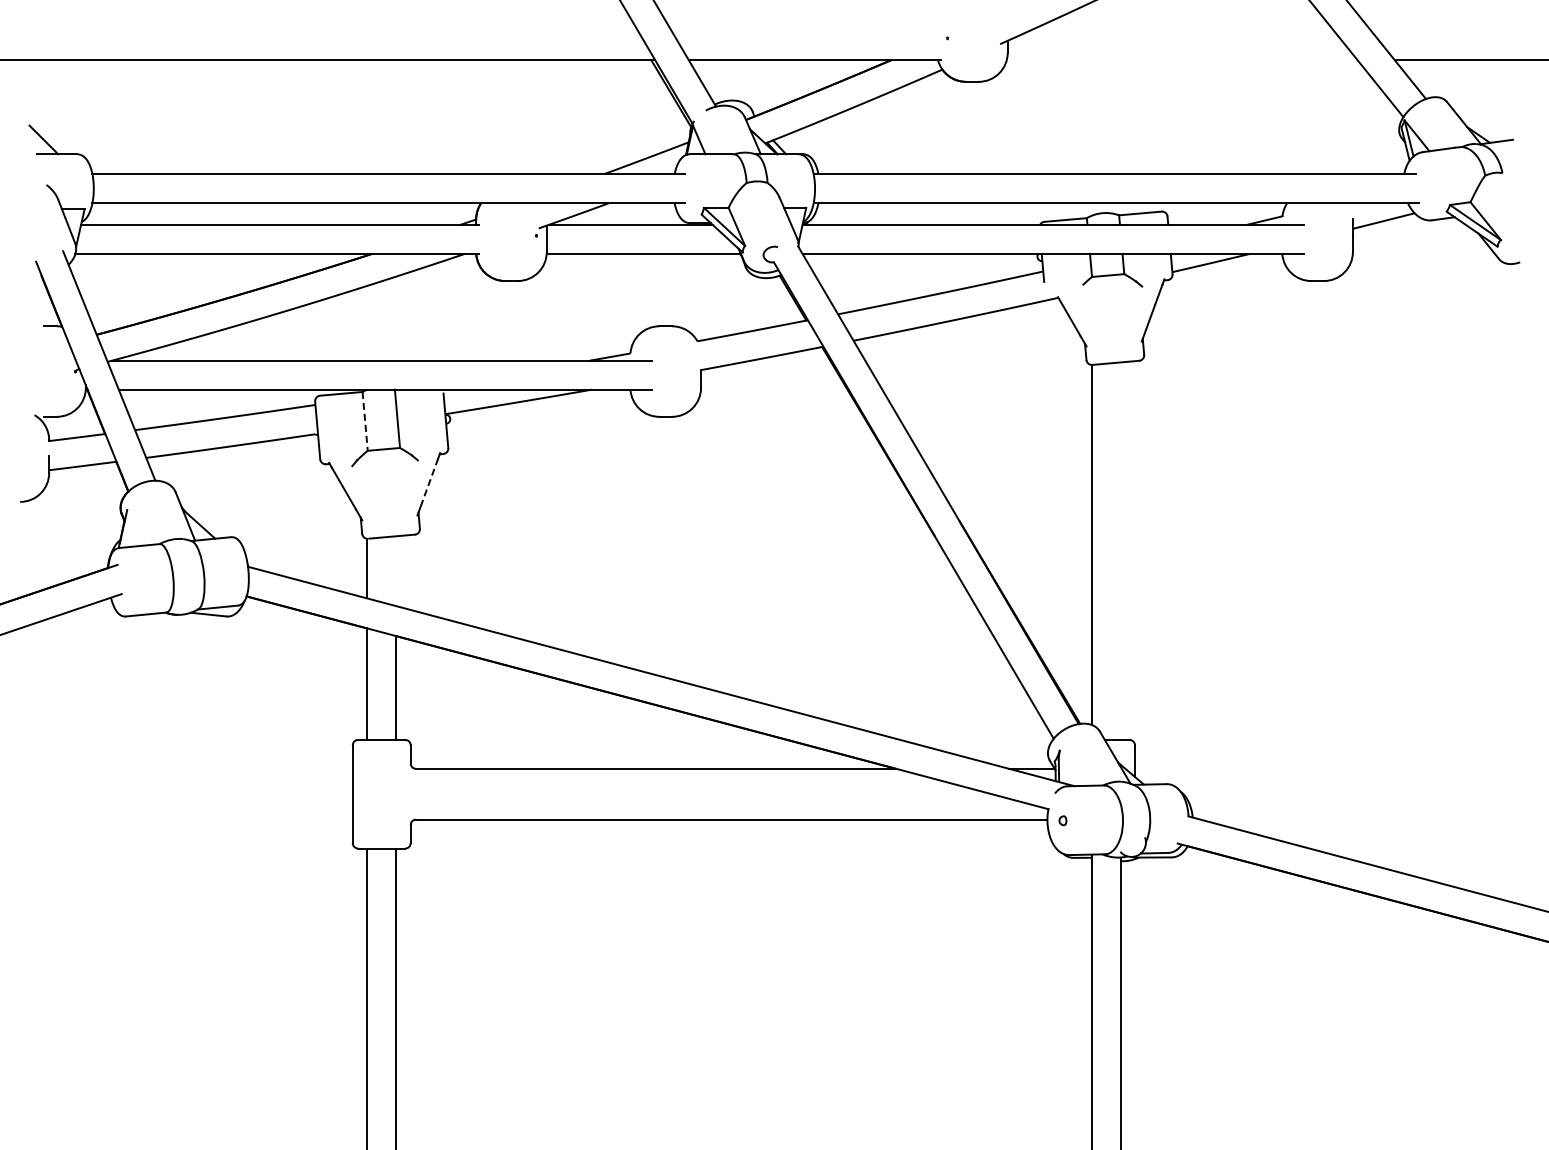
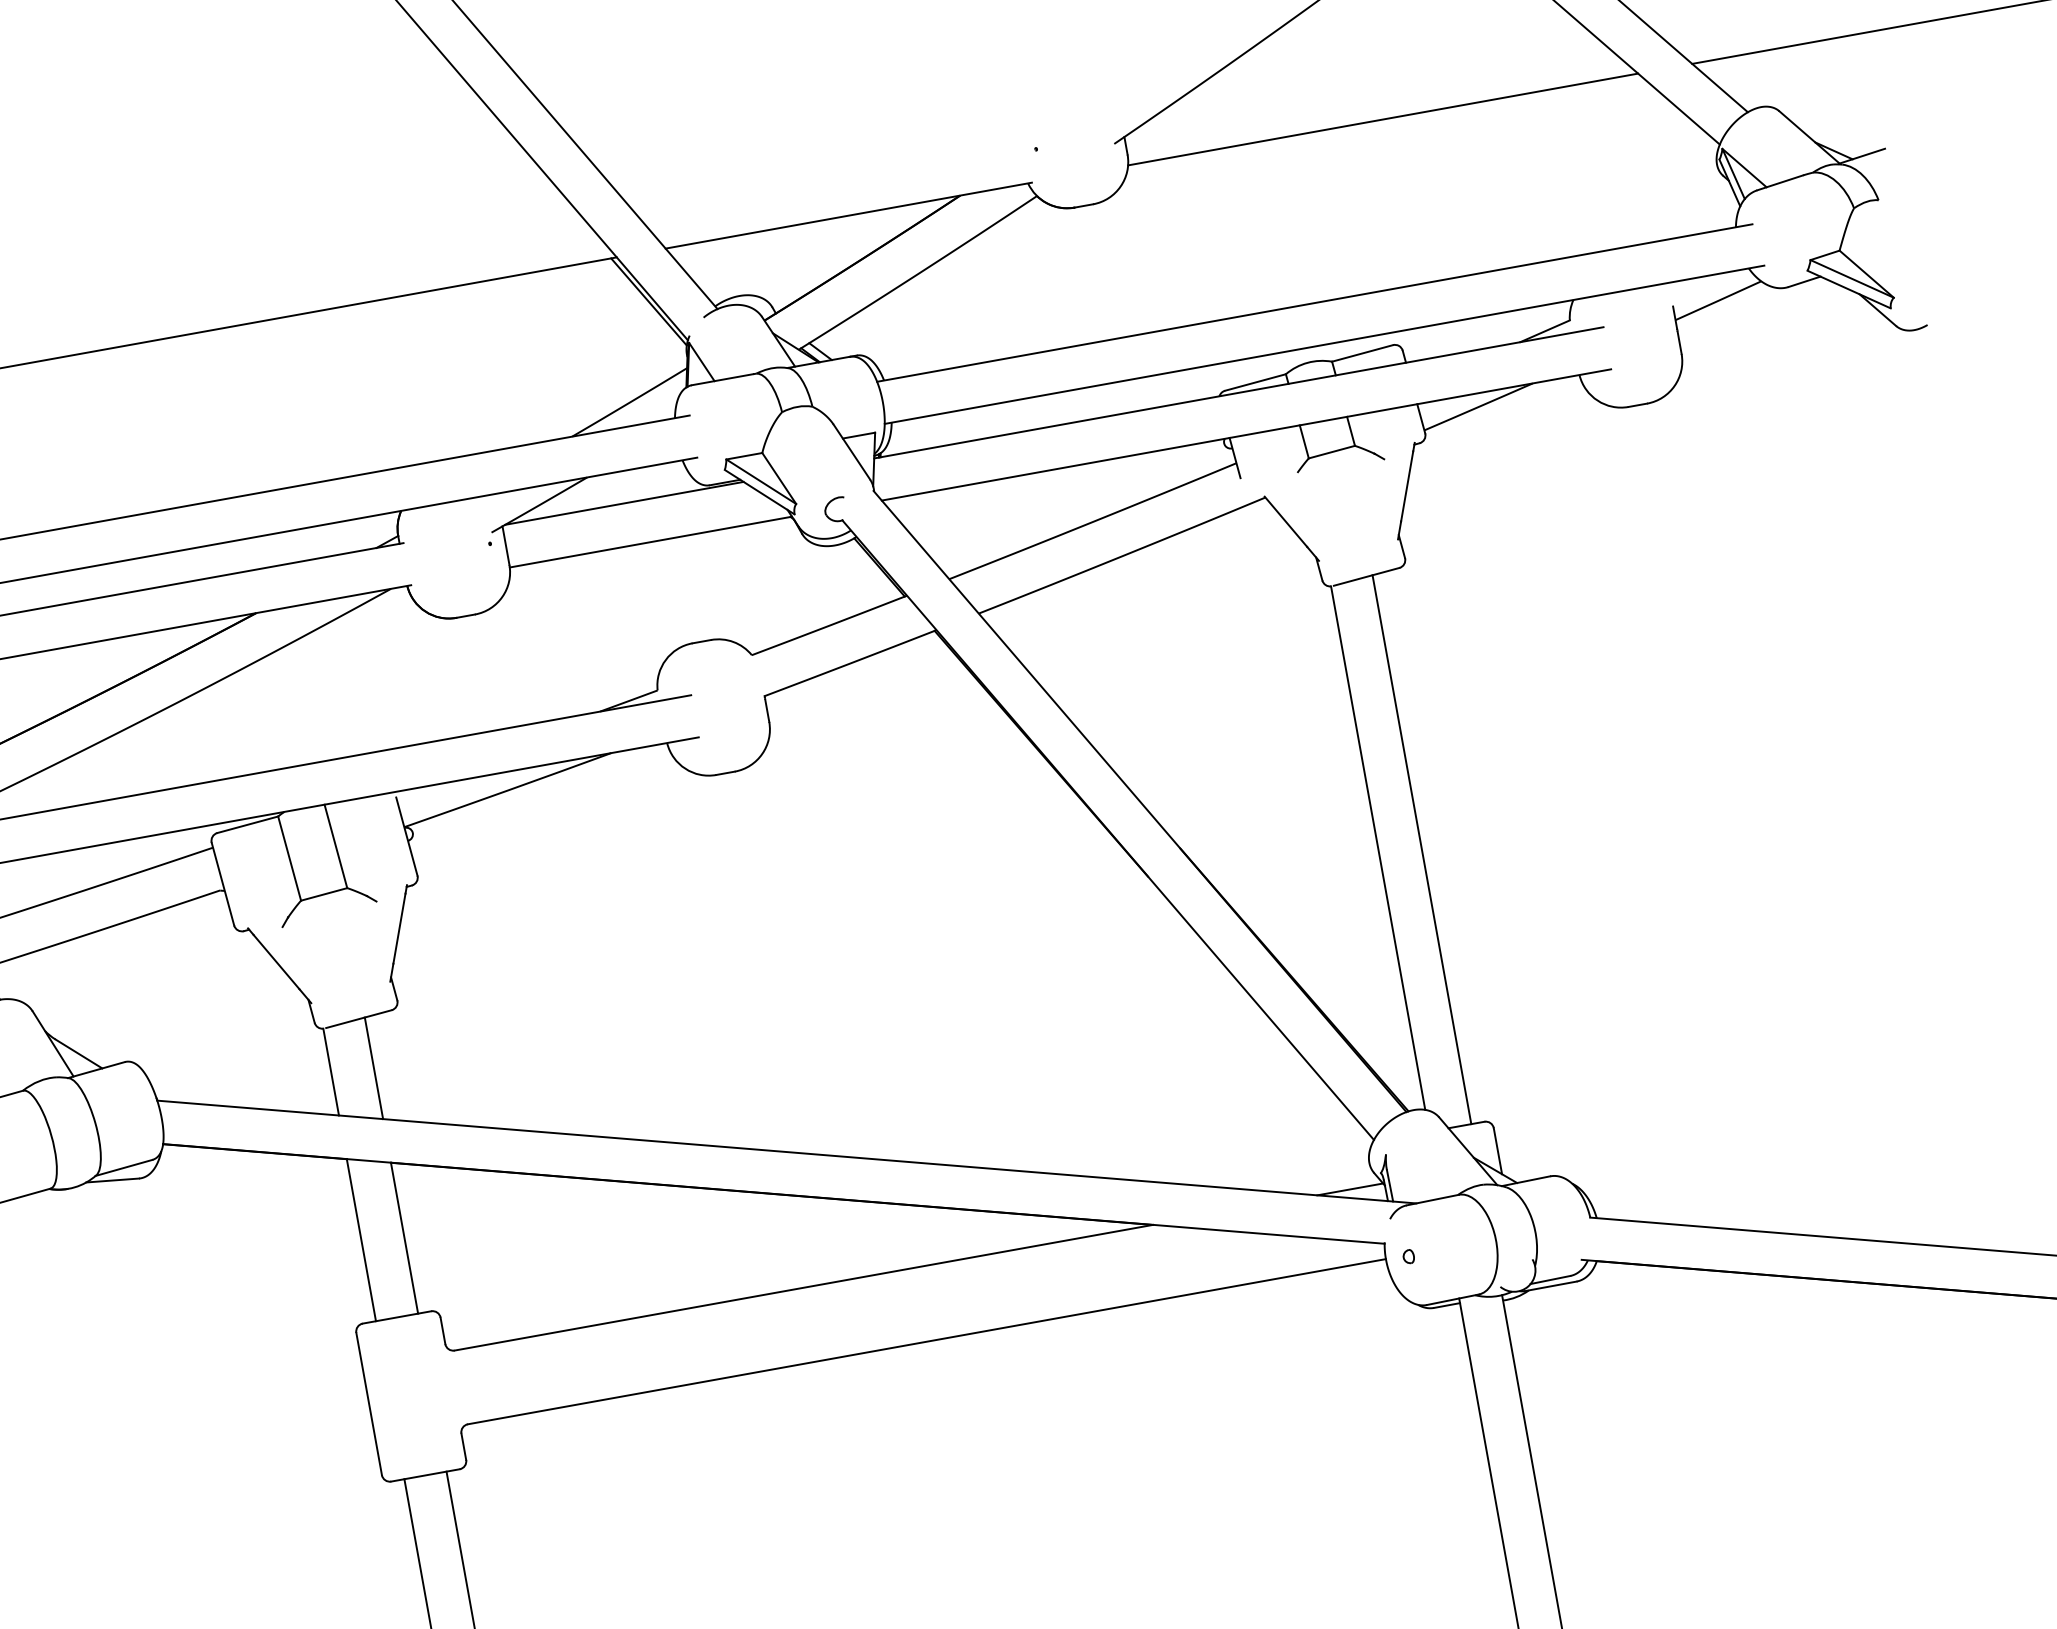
line: (1181, 60) -> (1382, 120), added
line: (365, 421) -> (290, 858), dashed -> solid
line: (429, 481) -> (398, 929), dashed -> solid
line: (1120, 550) -> (1421, 848), added
line: (396, 571) -> (374, 1068), added

